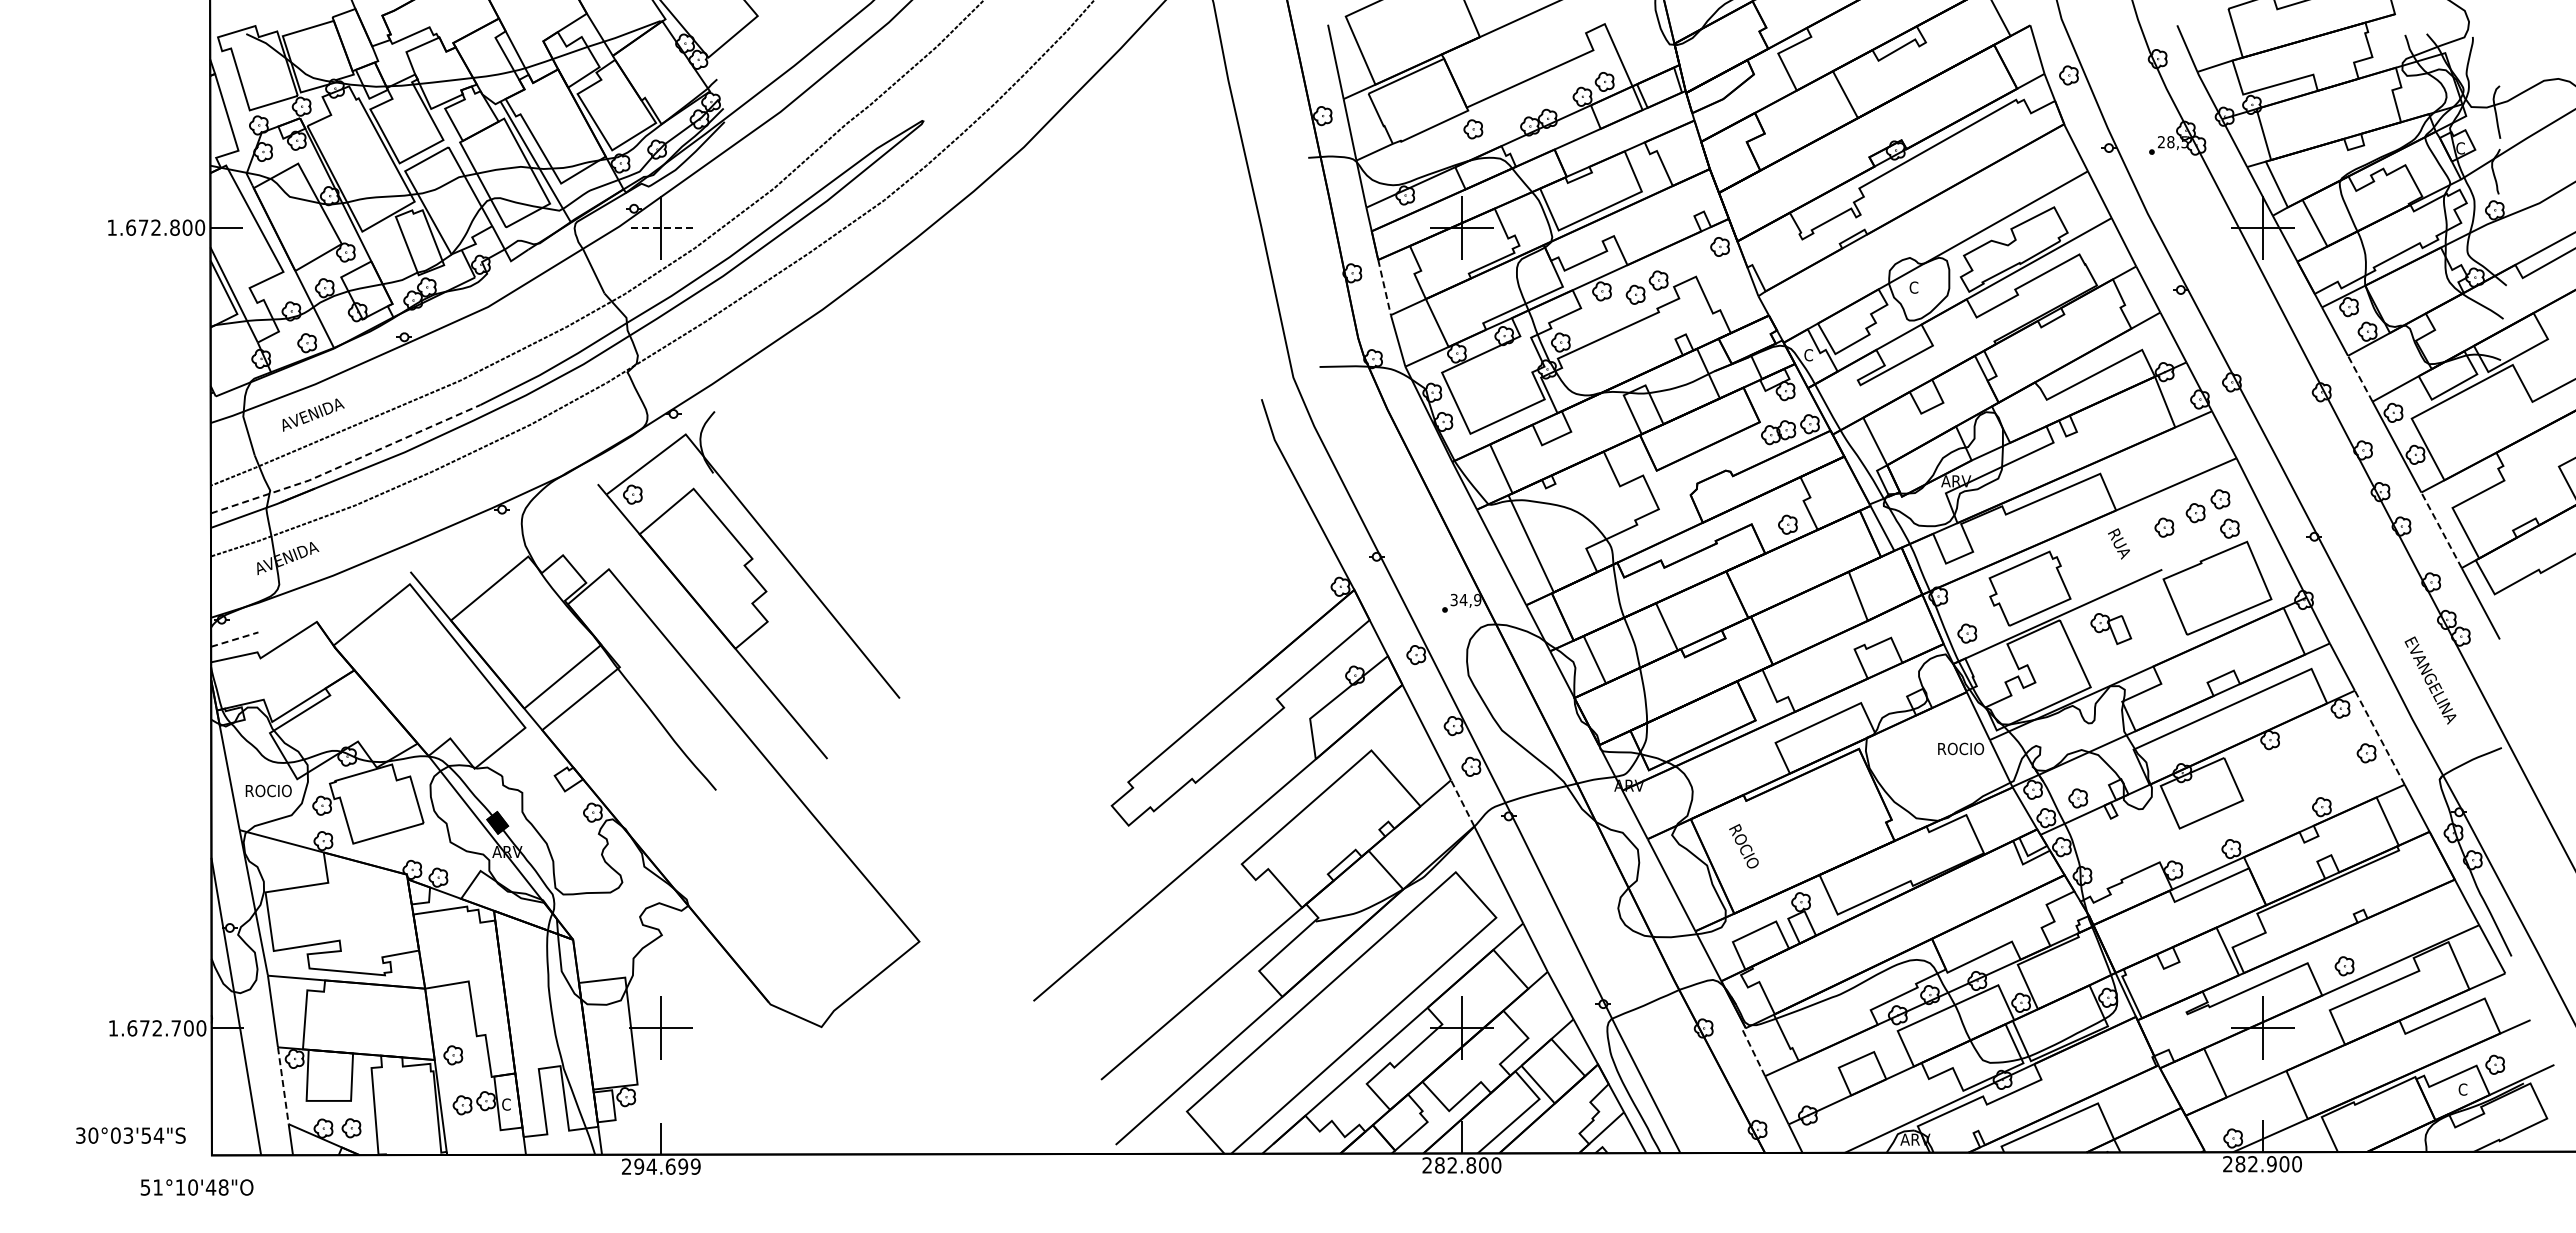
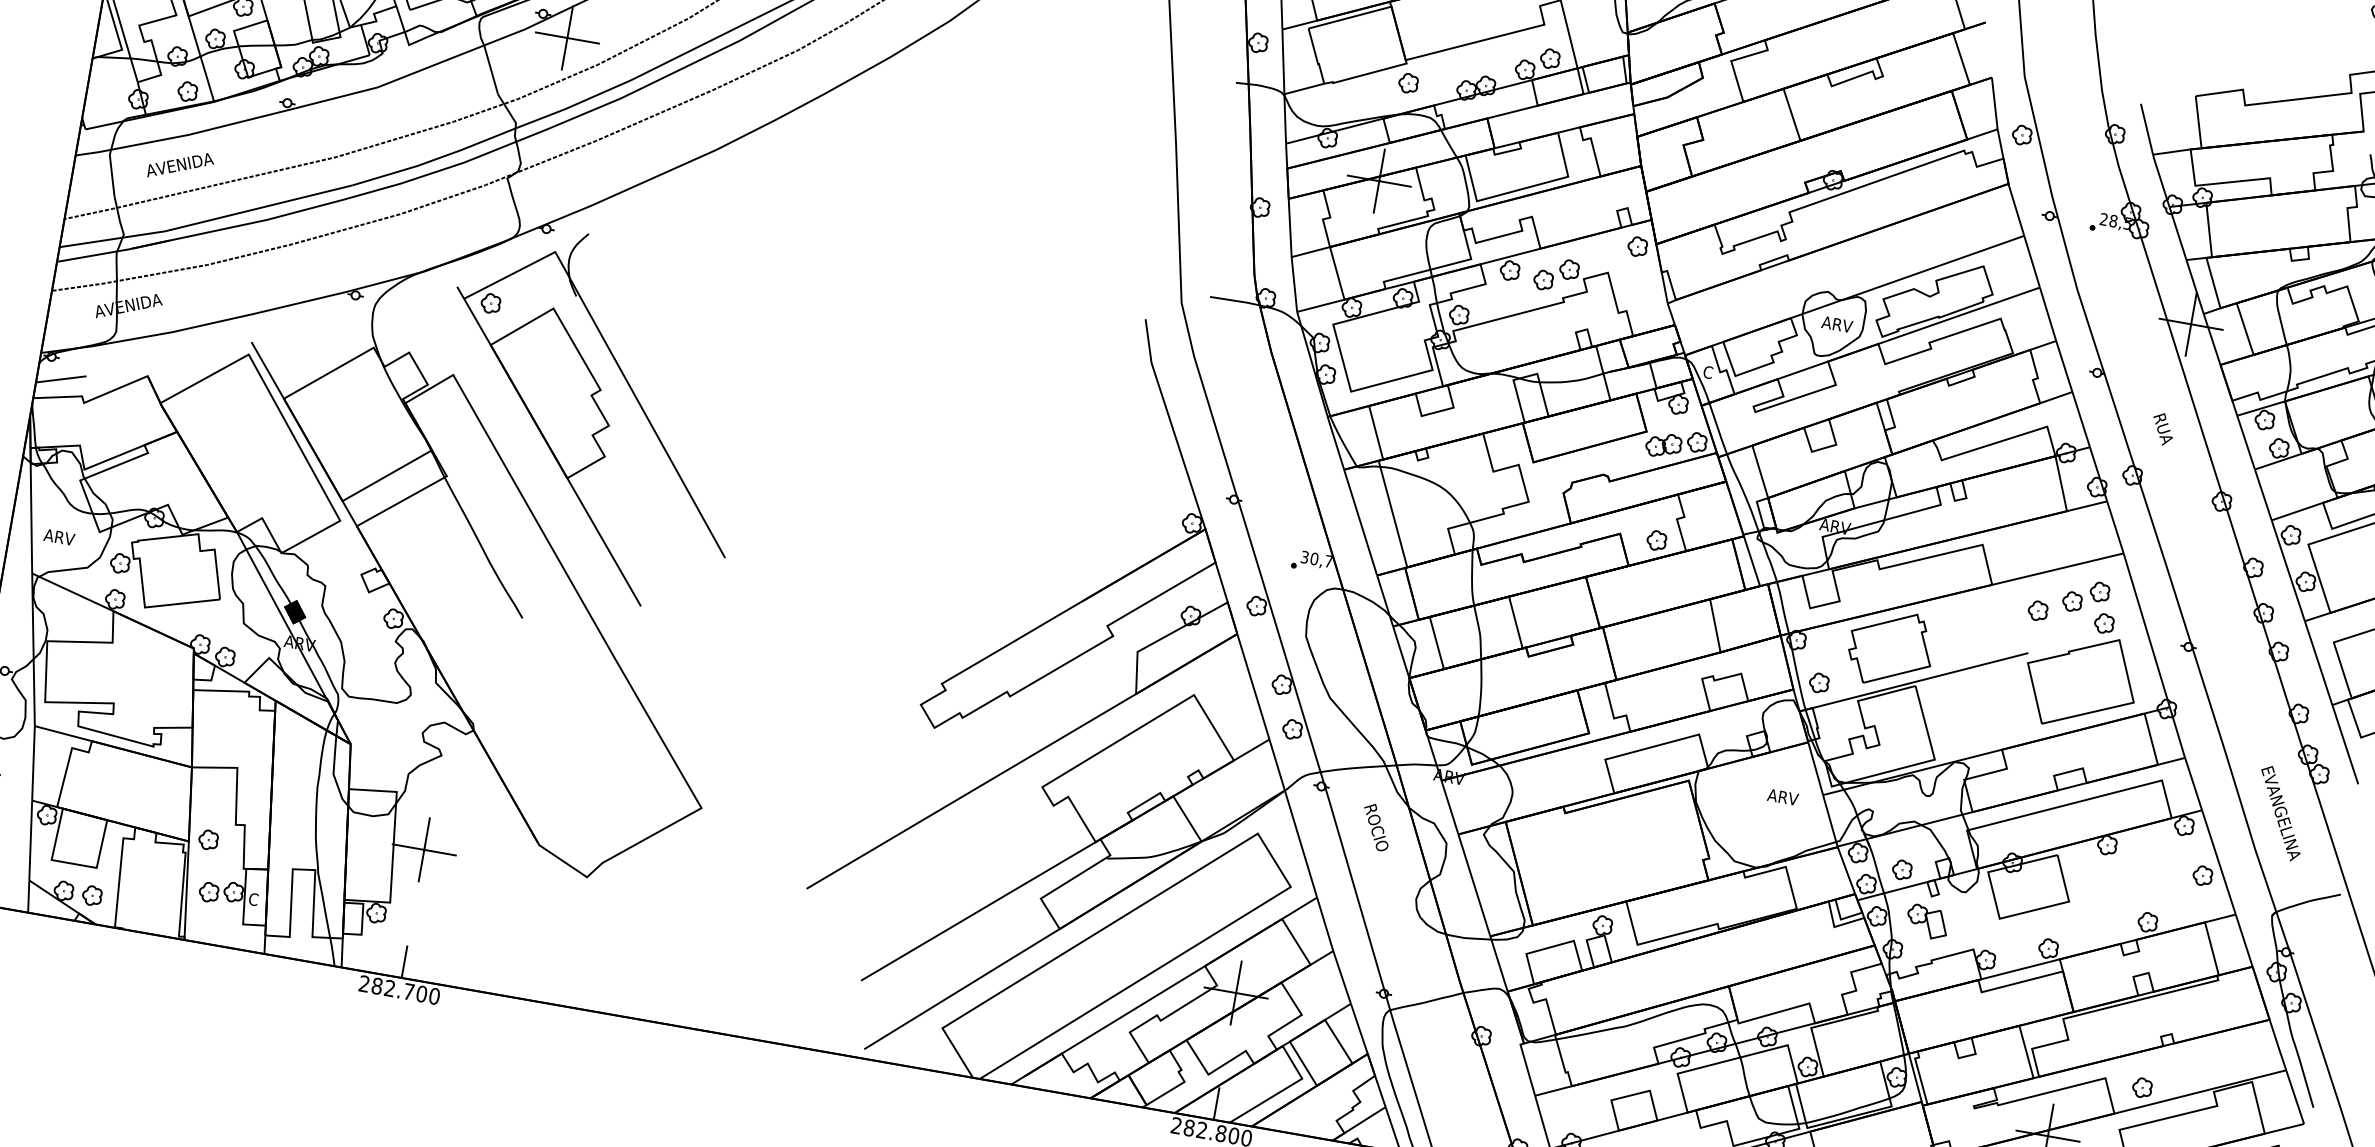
line: (660, 227) -> (566, 37), dashed -> solid
text: (1923, 287) -> (1836, 324), C -> ARV
line: (1384, 288) -> (1289, 228), dashed -> solid
line: (2360, 378) -> (2263, 494), dashed -> solid
line: (347, 463) -> (207, 220), dashed -> solid
line: (2441, 529) -> (2318, 662), dashed -> solid
text: (2118, 543) -> (2162, 428), moved
text: (1470, 599) -> (1321, 559), 34,9 -> 30,7
part: (2111, 628) -> (1927, 921), moved
line: (234, 639) -> (61, 379), dashed -> solid
line: (2379, 737) -> (2218, 862), dashed -> solid
text: (1960, 748) -> (1791, 798), ROCIO -> ARV
text: (267, 790) -> (67, 538), ROCIO -> ARV
line: (1462, 803) -> (1276, 765), dashed -> solid
text: (1743, 846) -> (1375, 827), moved
line: (1752, 1050) -> (1526, 1067), dashed -> solid
line: (283, 1085) -> (30, 840), dashed -> solid
text: (667, 1166) -> (405, 991), 294.699 -> 282.700

